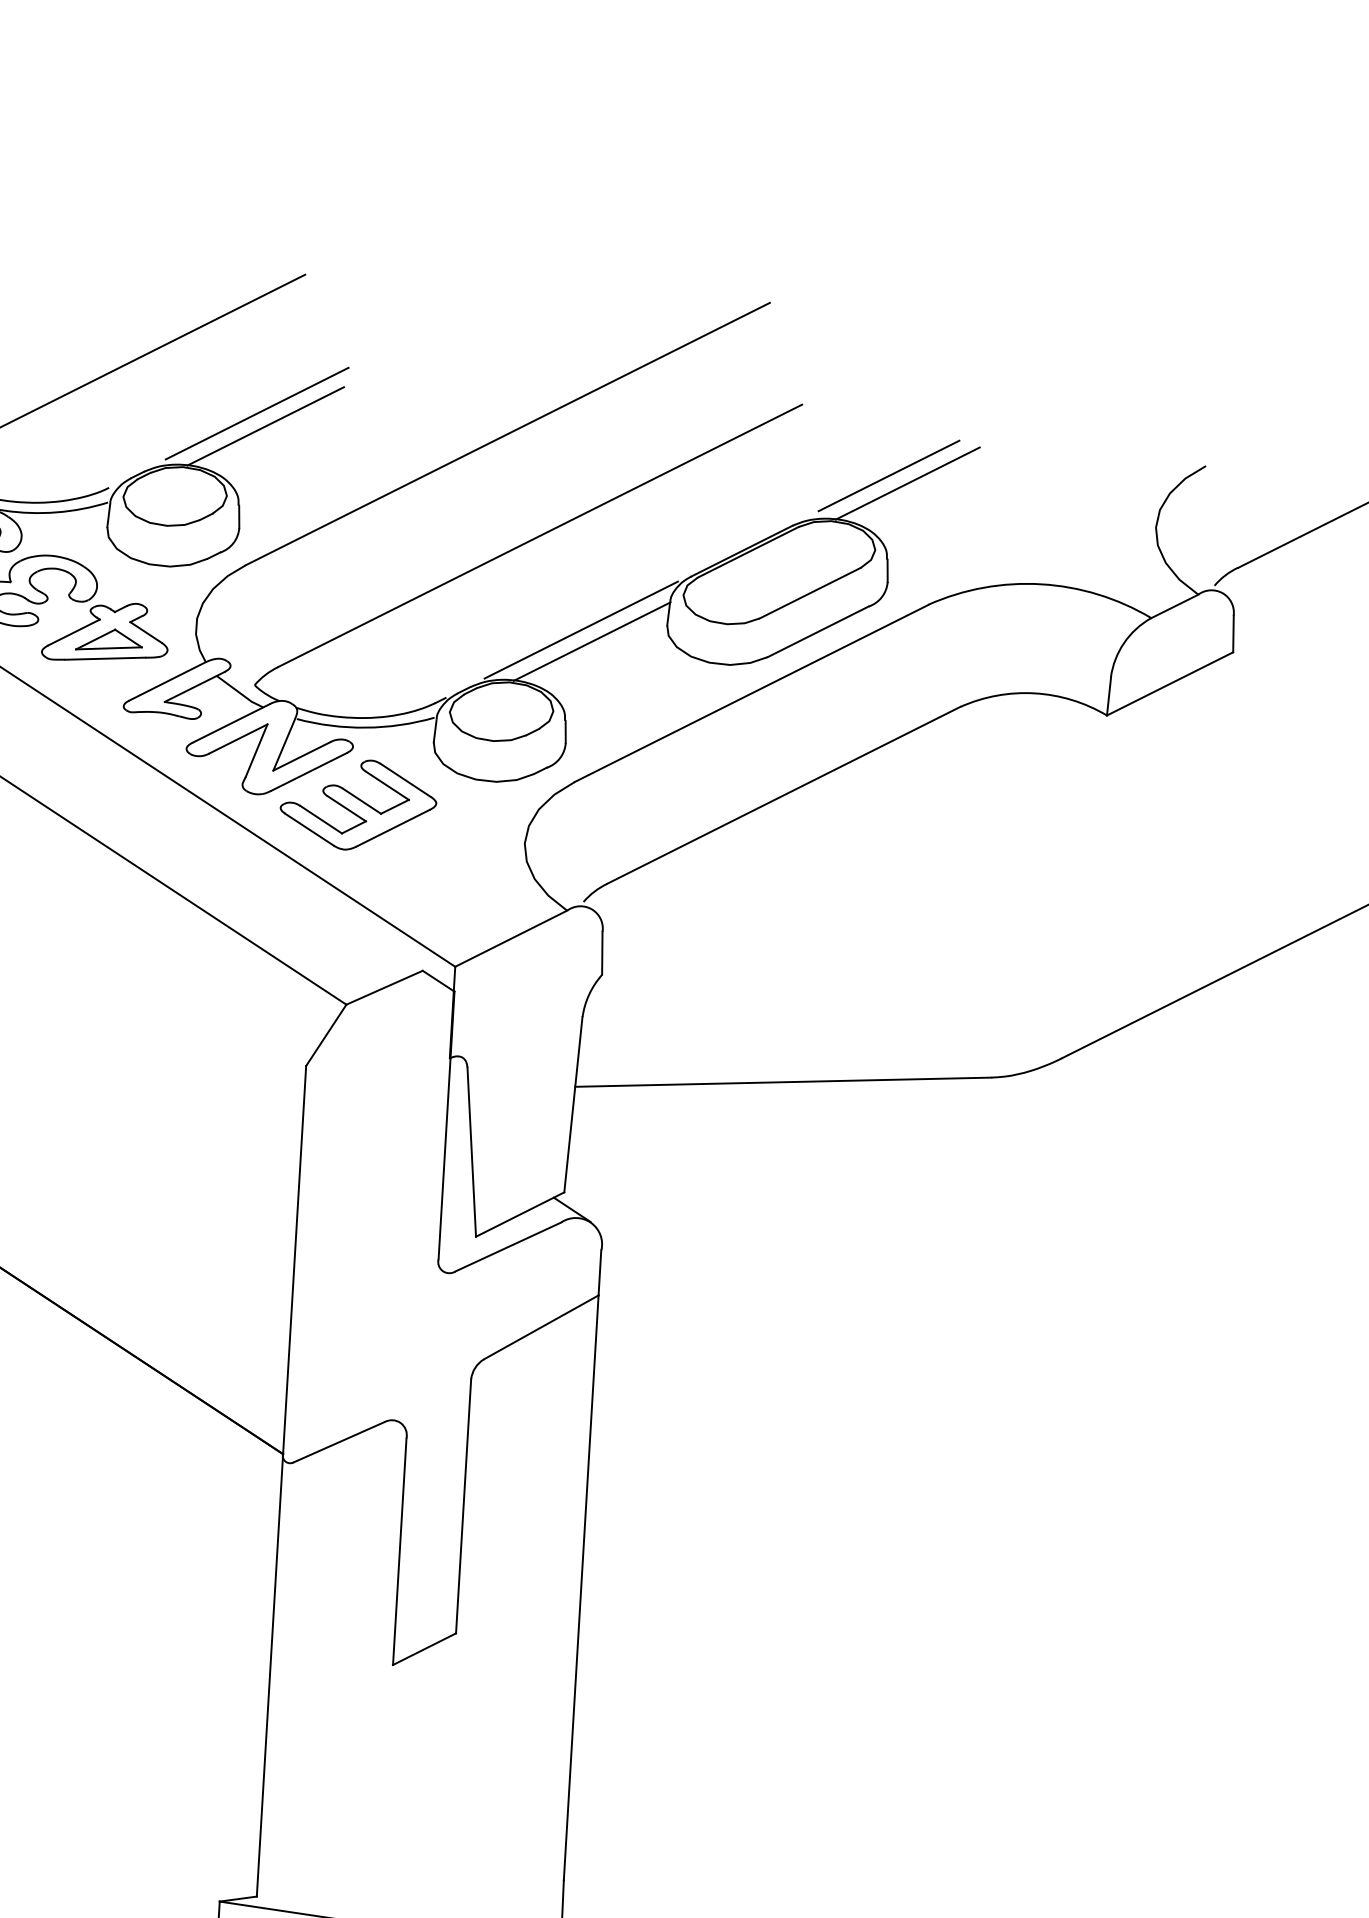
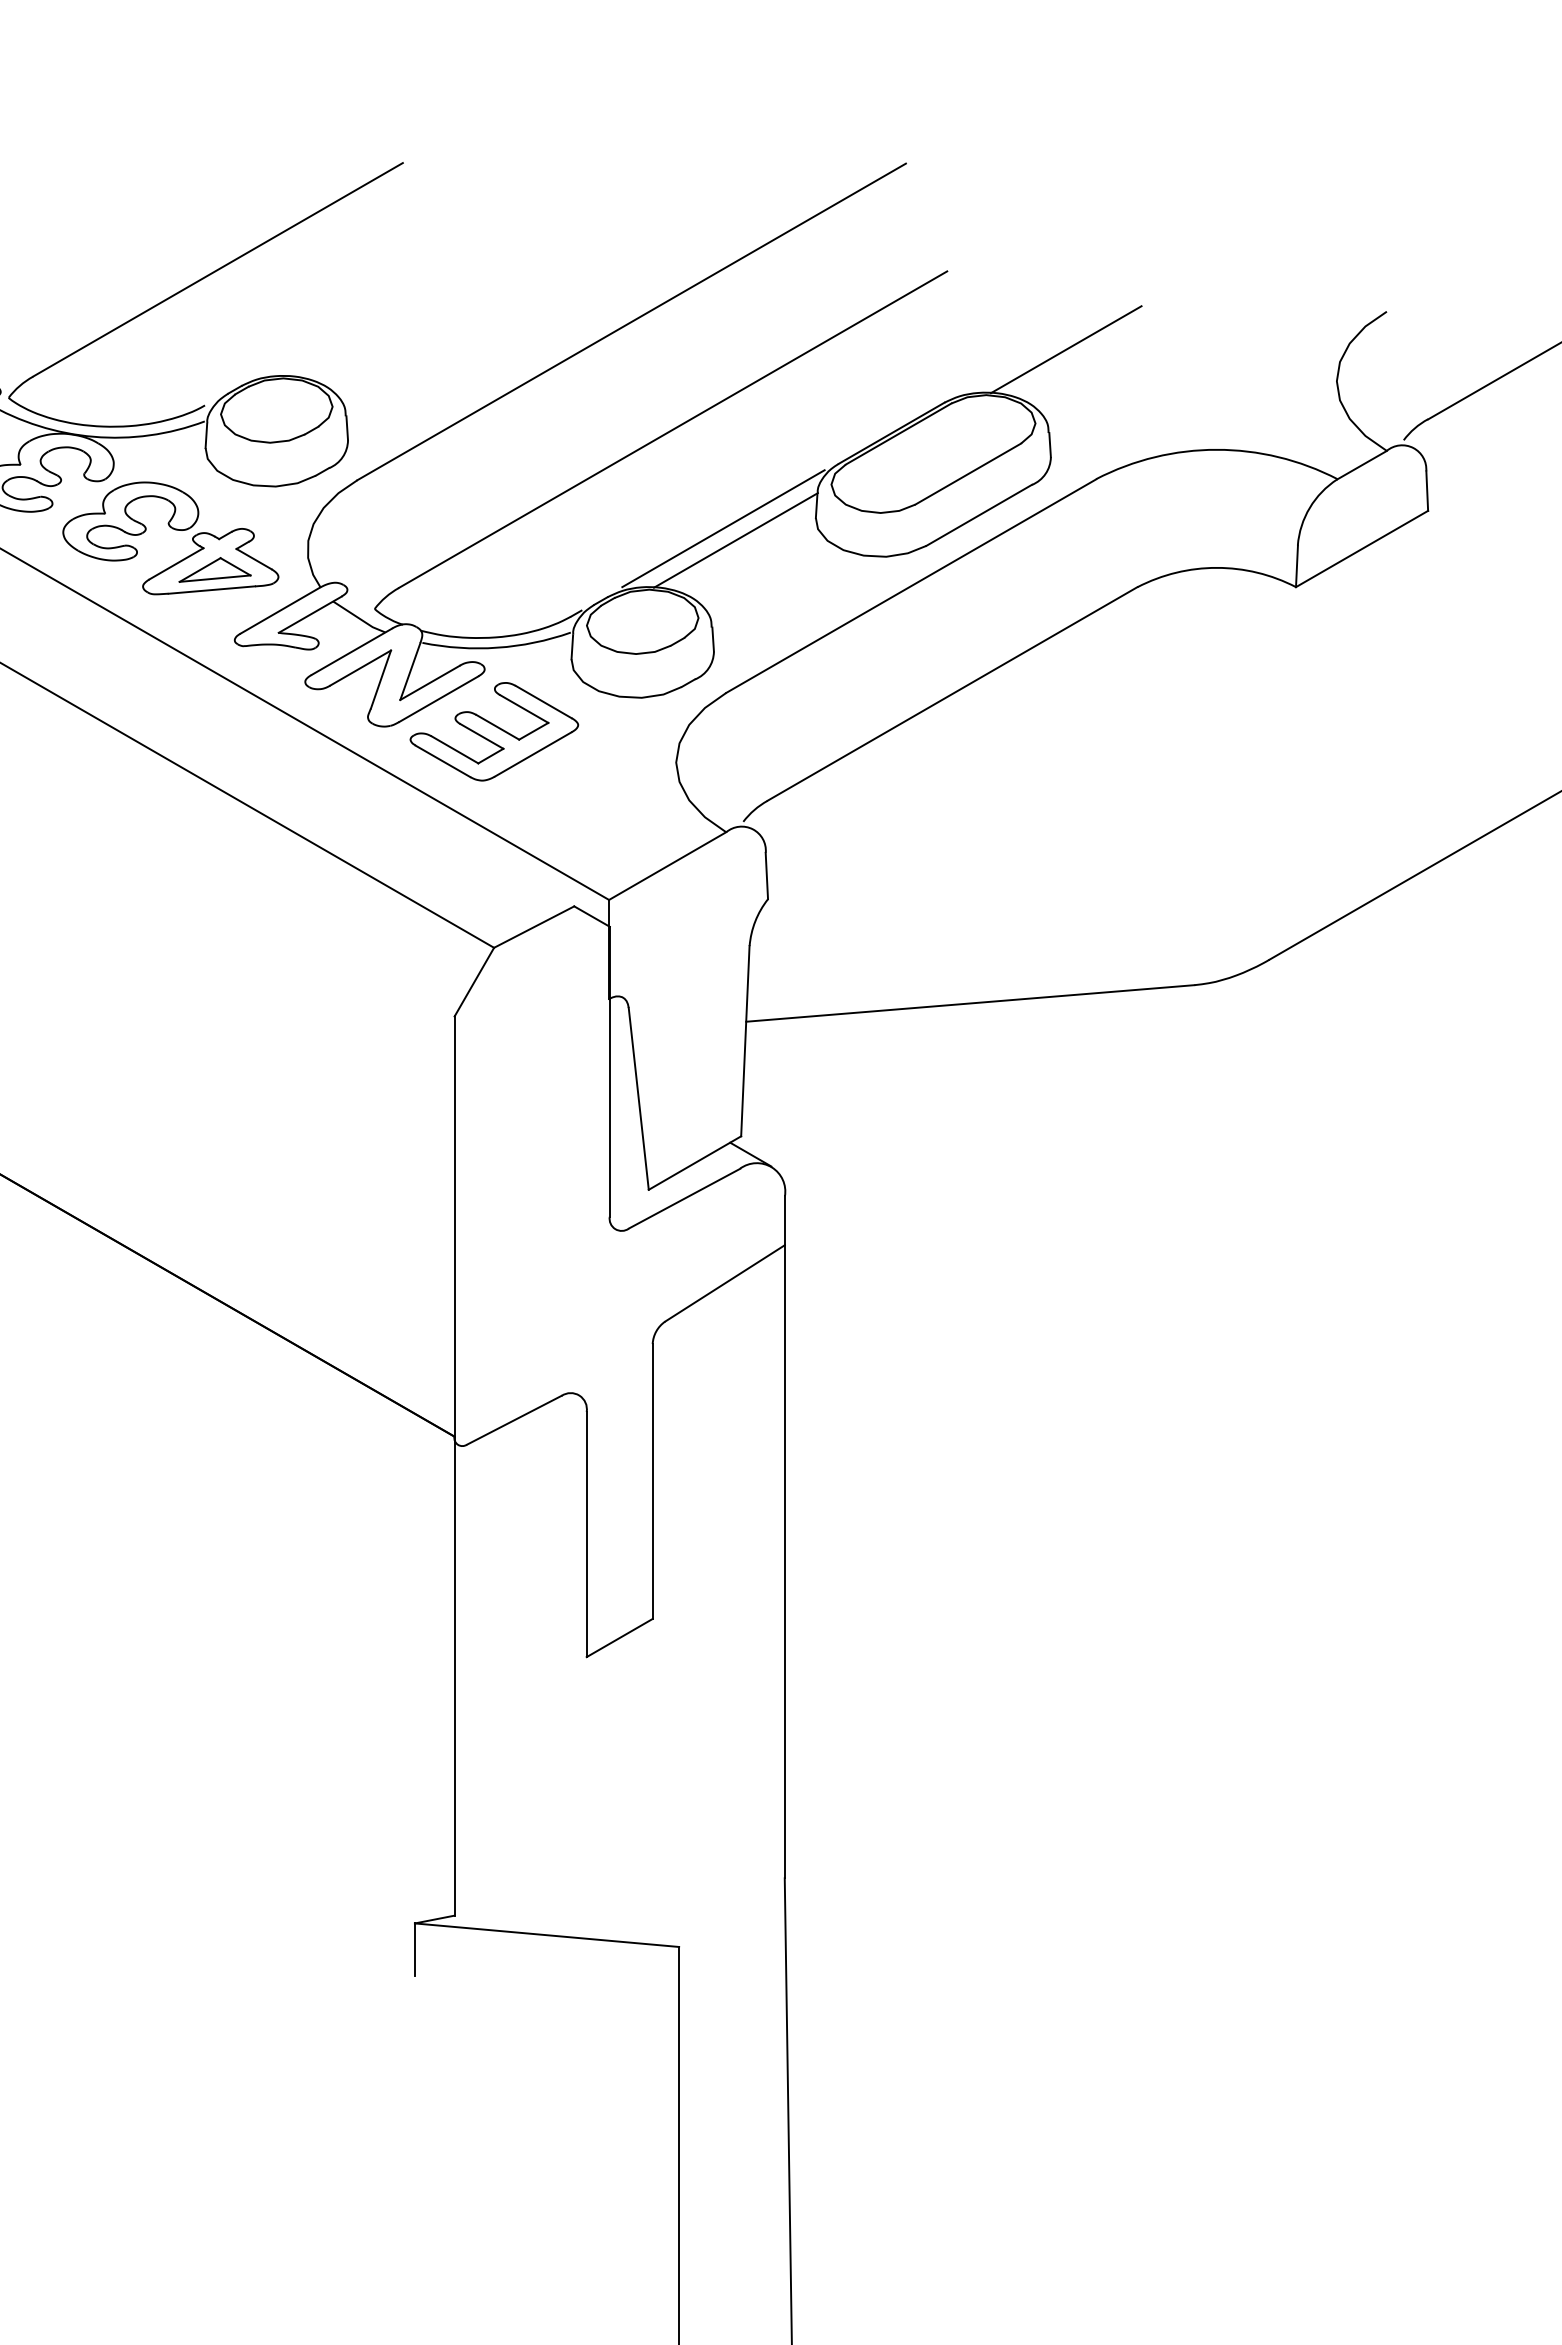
line: (256, 413) -> (359, 315), removed
line: (265, 425) -> (369, 328), removed
line: (889, 475) -> (1045, 342), removed

